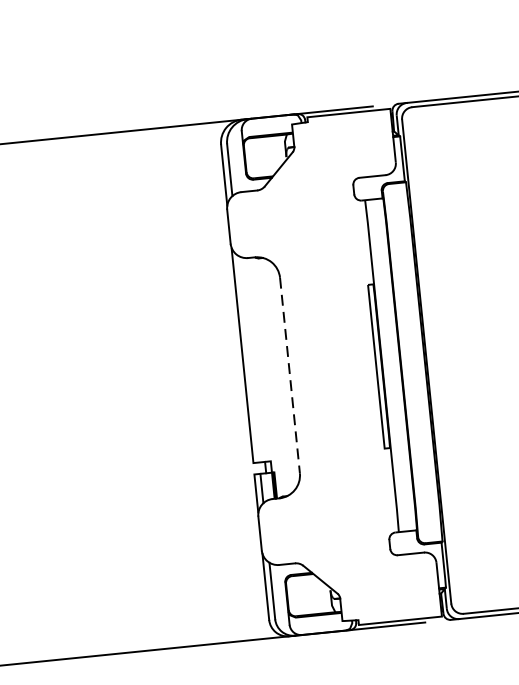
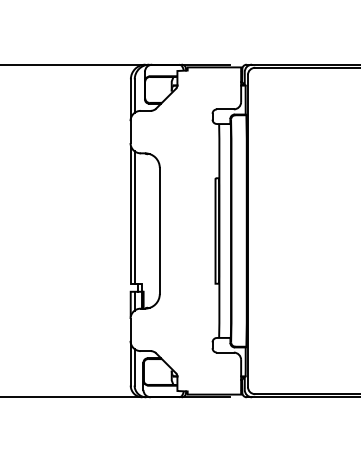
line: (248, 358) -> (134, 217), added
line: (289, 376) -> (159, 231), dashed -> solid

